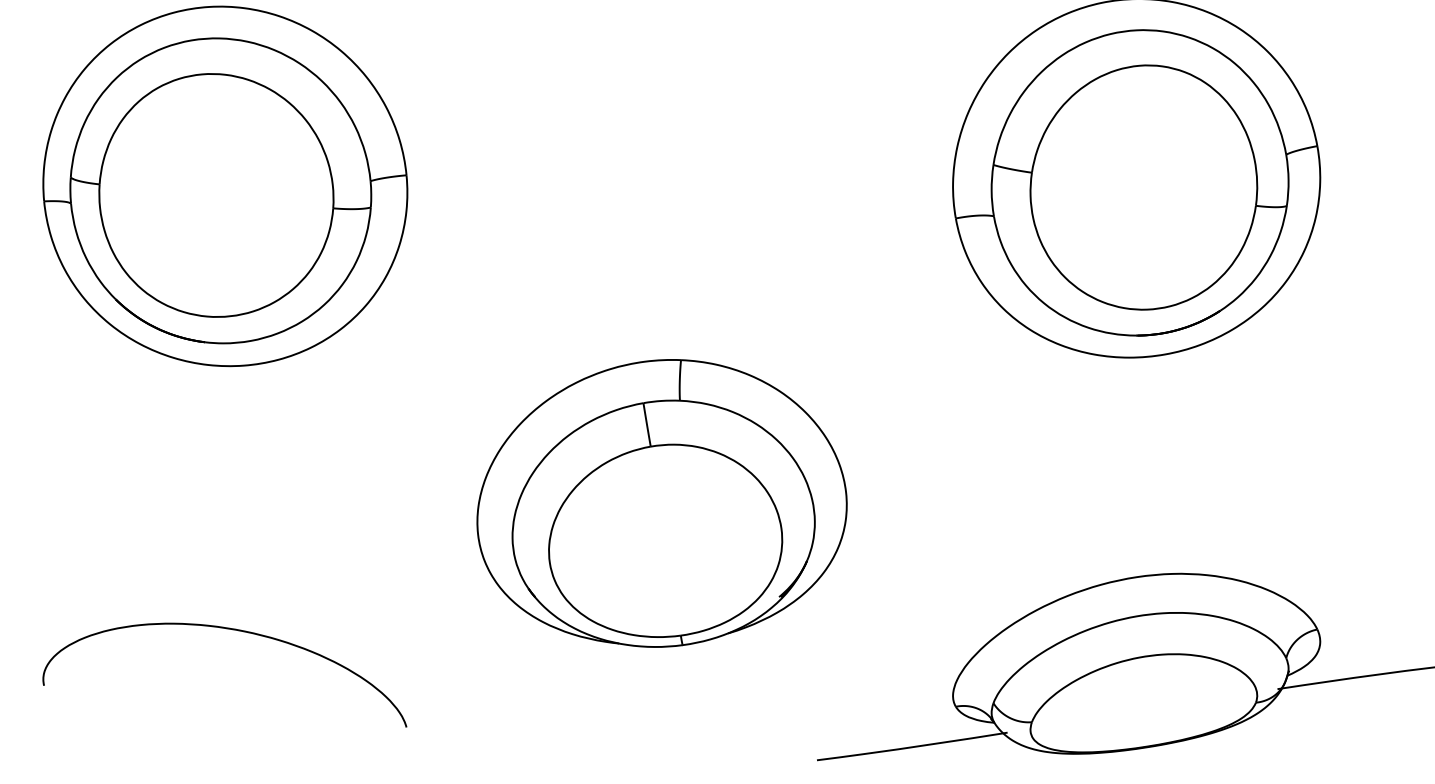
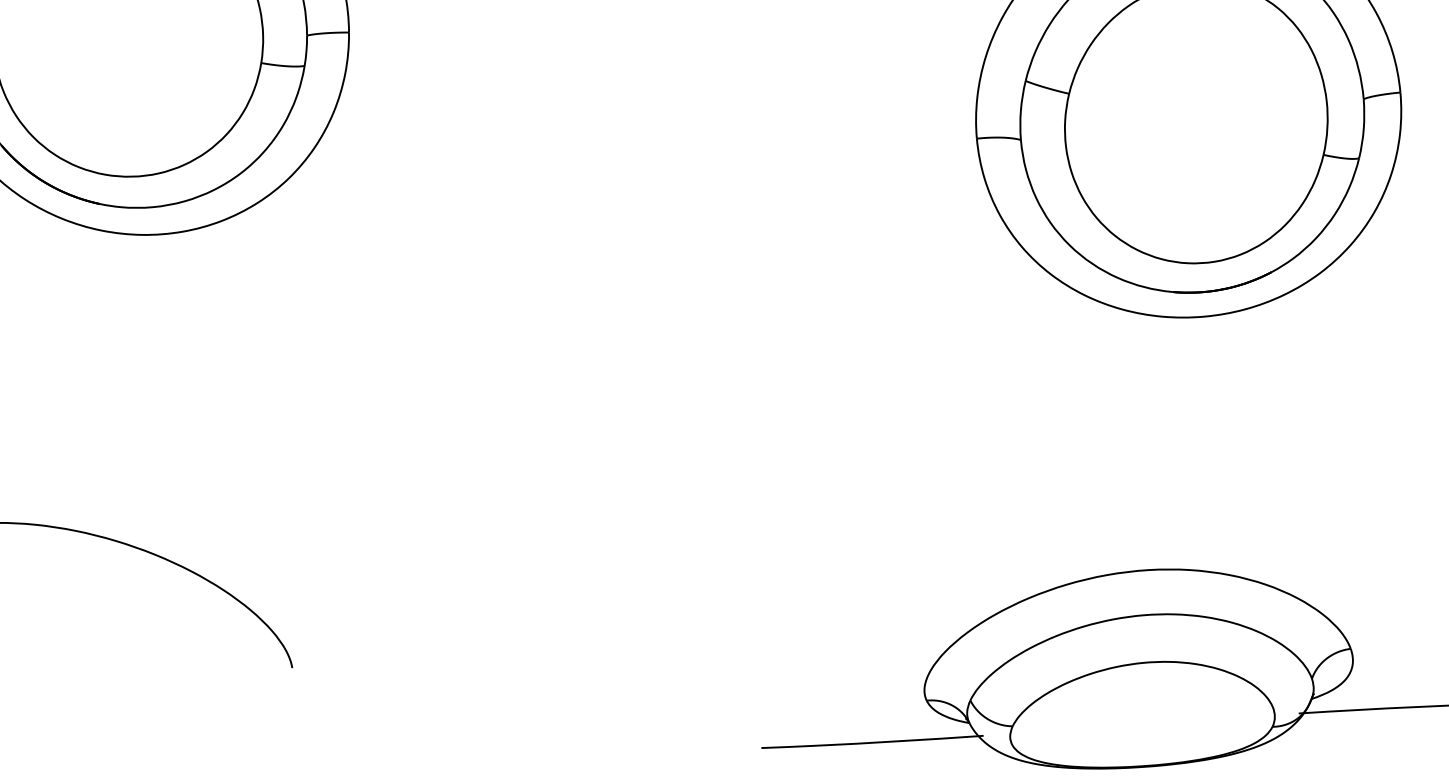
part: (661, 503) -> (608, 436), removed

